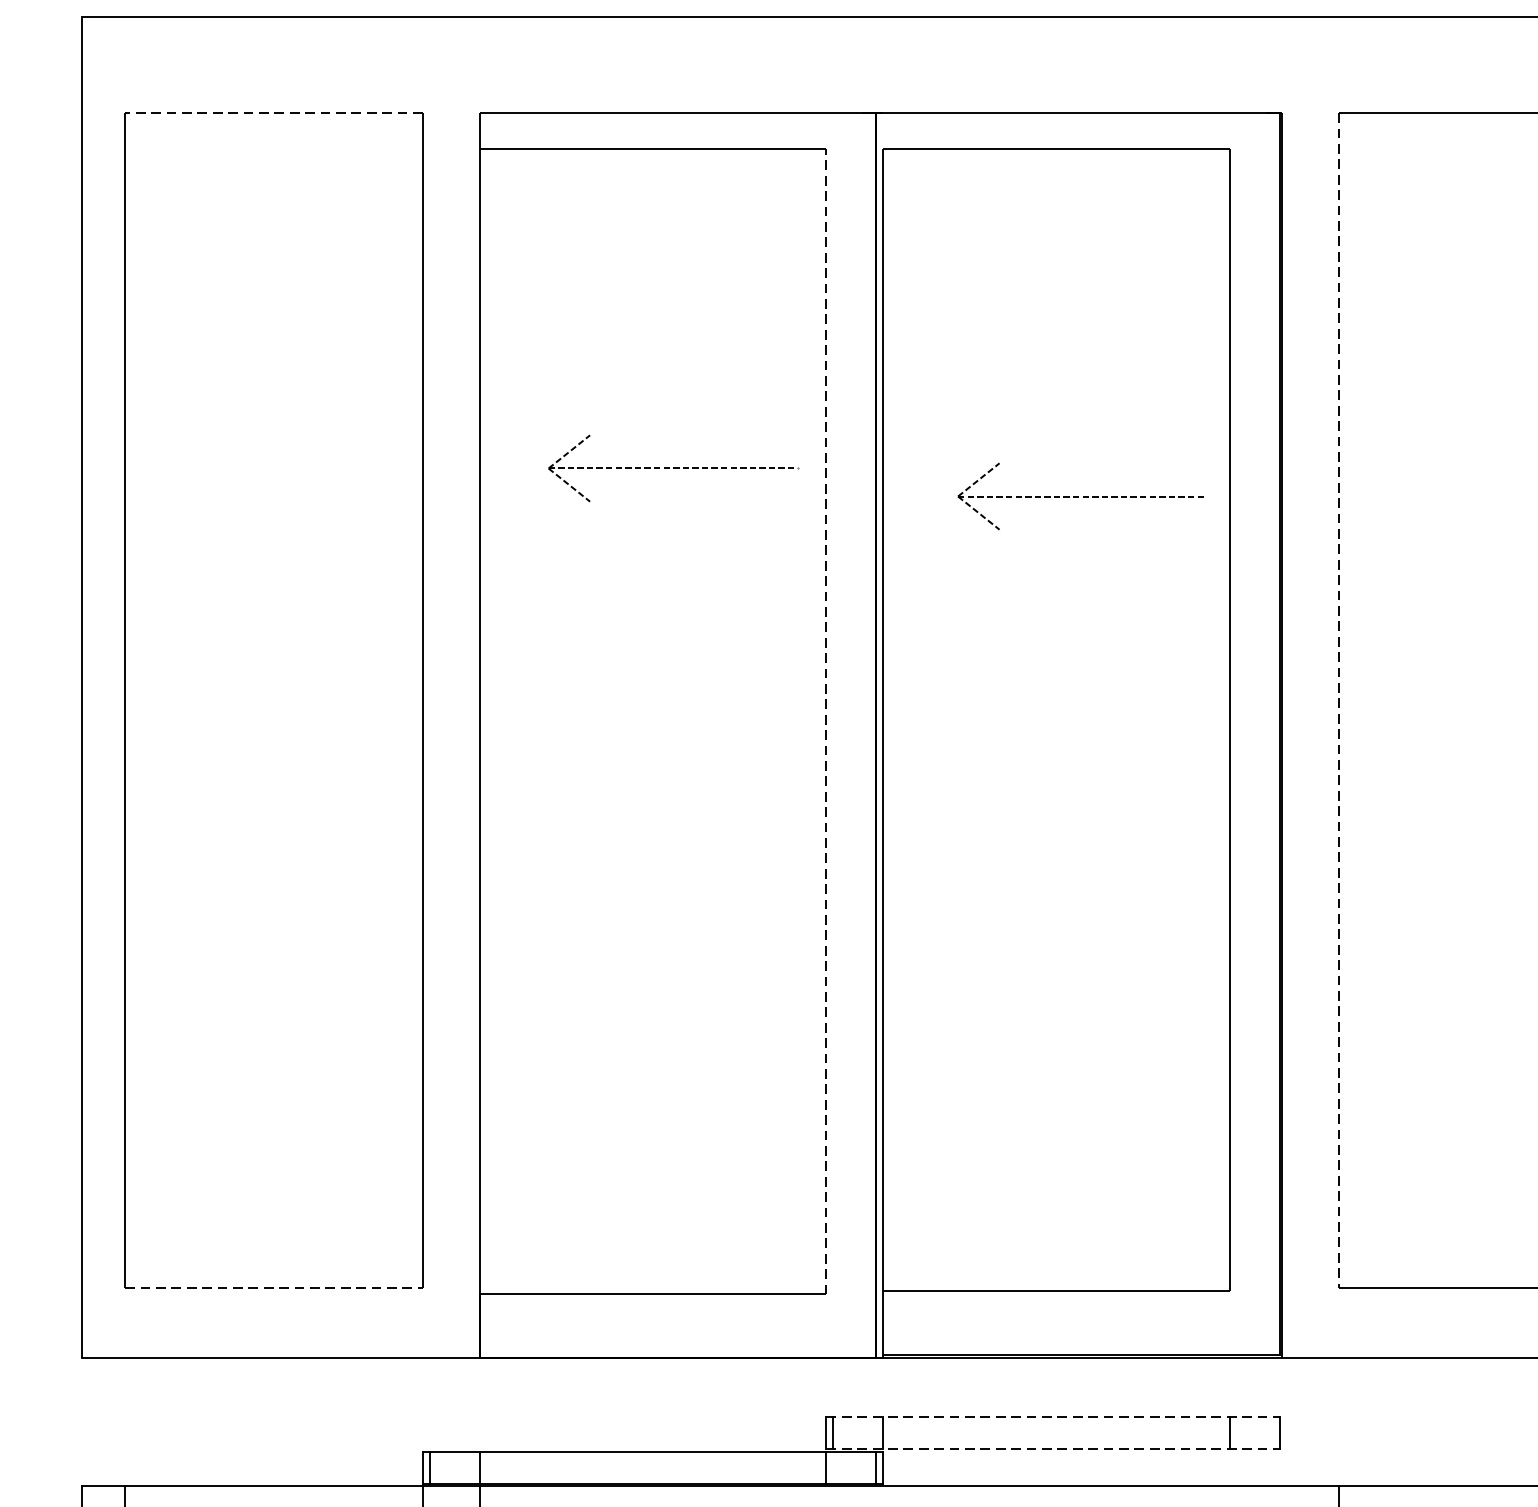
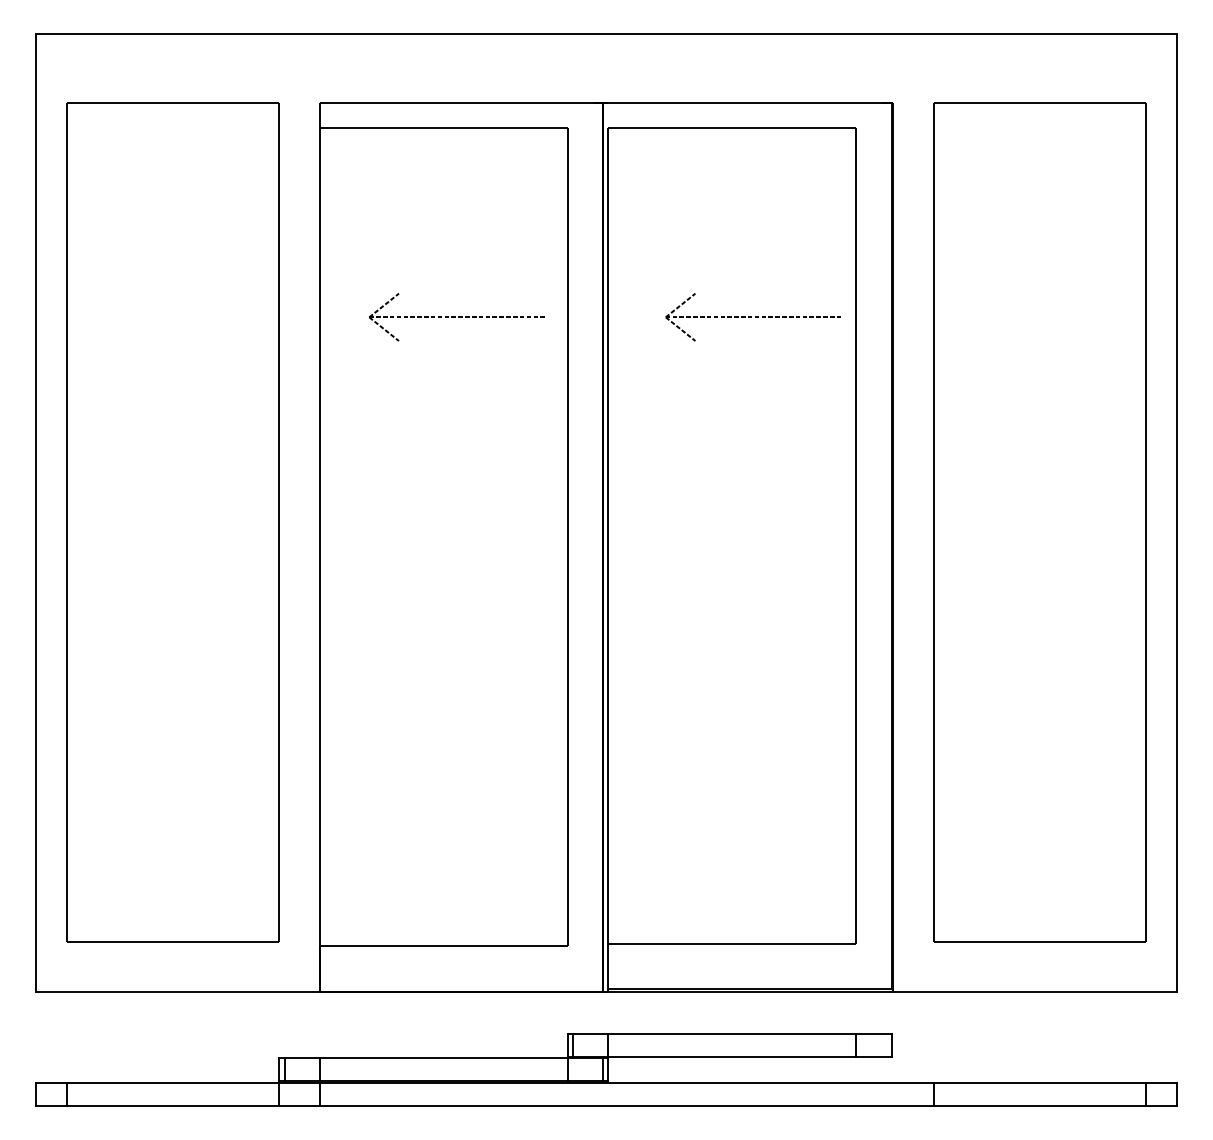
line: (273, 113) -> (172, 102), dashed -> solid
part: (670, 468) -> (456, 317), moved
part: (1079, 496) -> (752, 317), moved
line: (1338, 701) -> (933, 522), dashed -> solid
line: (826, 720) -> (567, 536), dashed -> solid
line: (274, 1287) -> (173, 941), dashed -> solid
line: (1052, 1416) -> (729, 1033), dashed -> solid
line: (1052, 1448) -> (729, 1056), dashed -> solid

